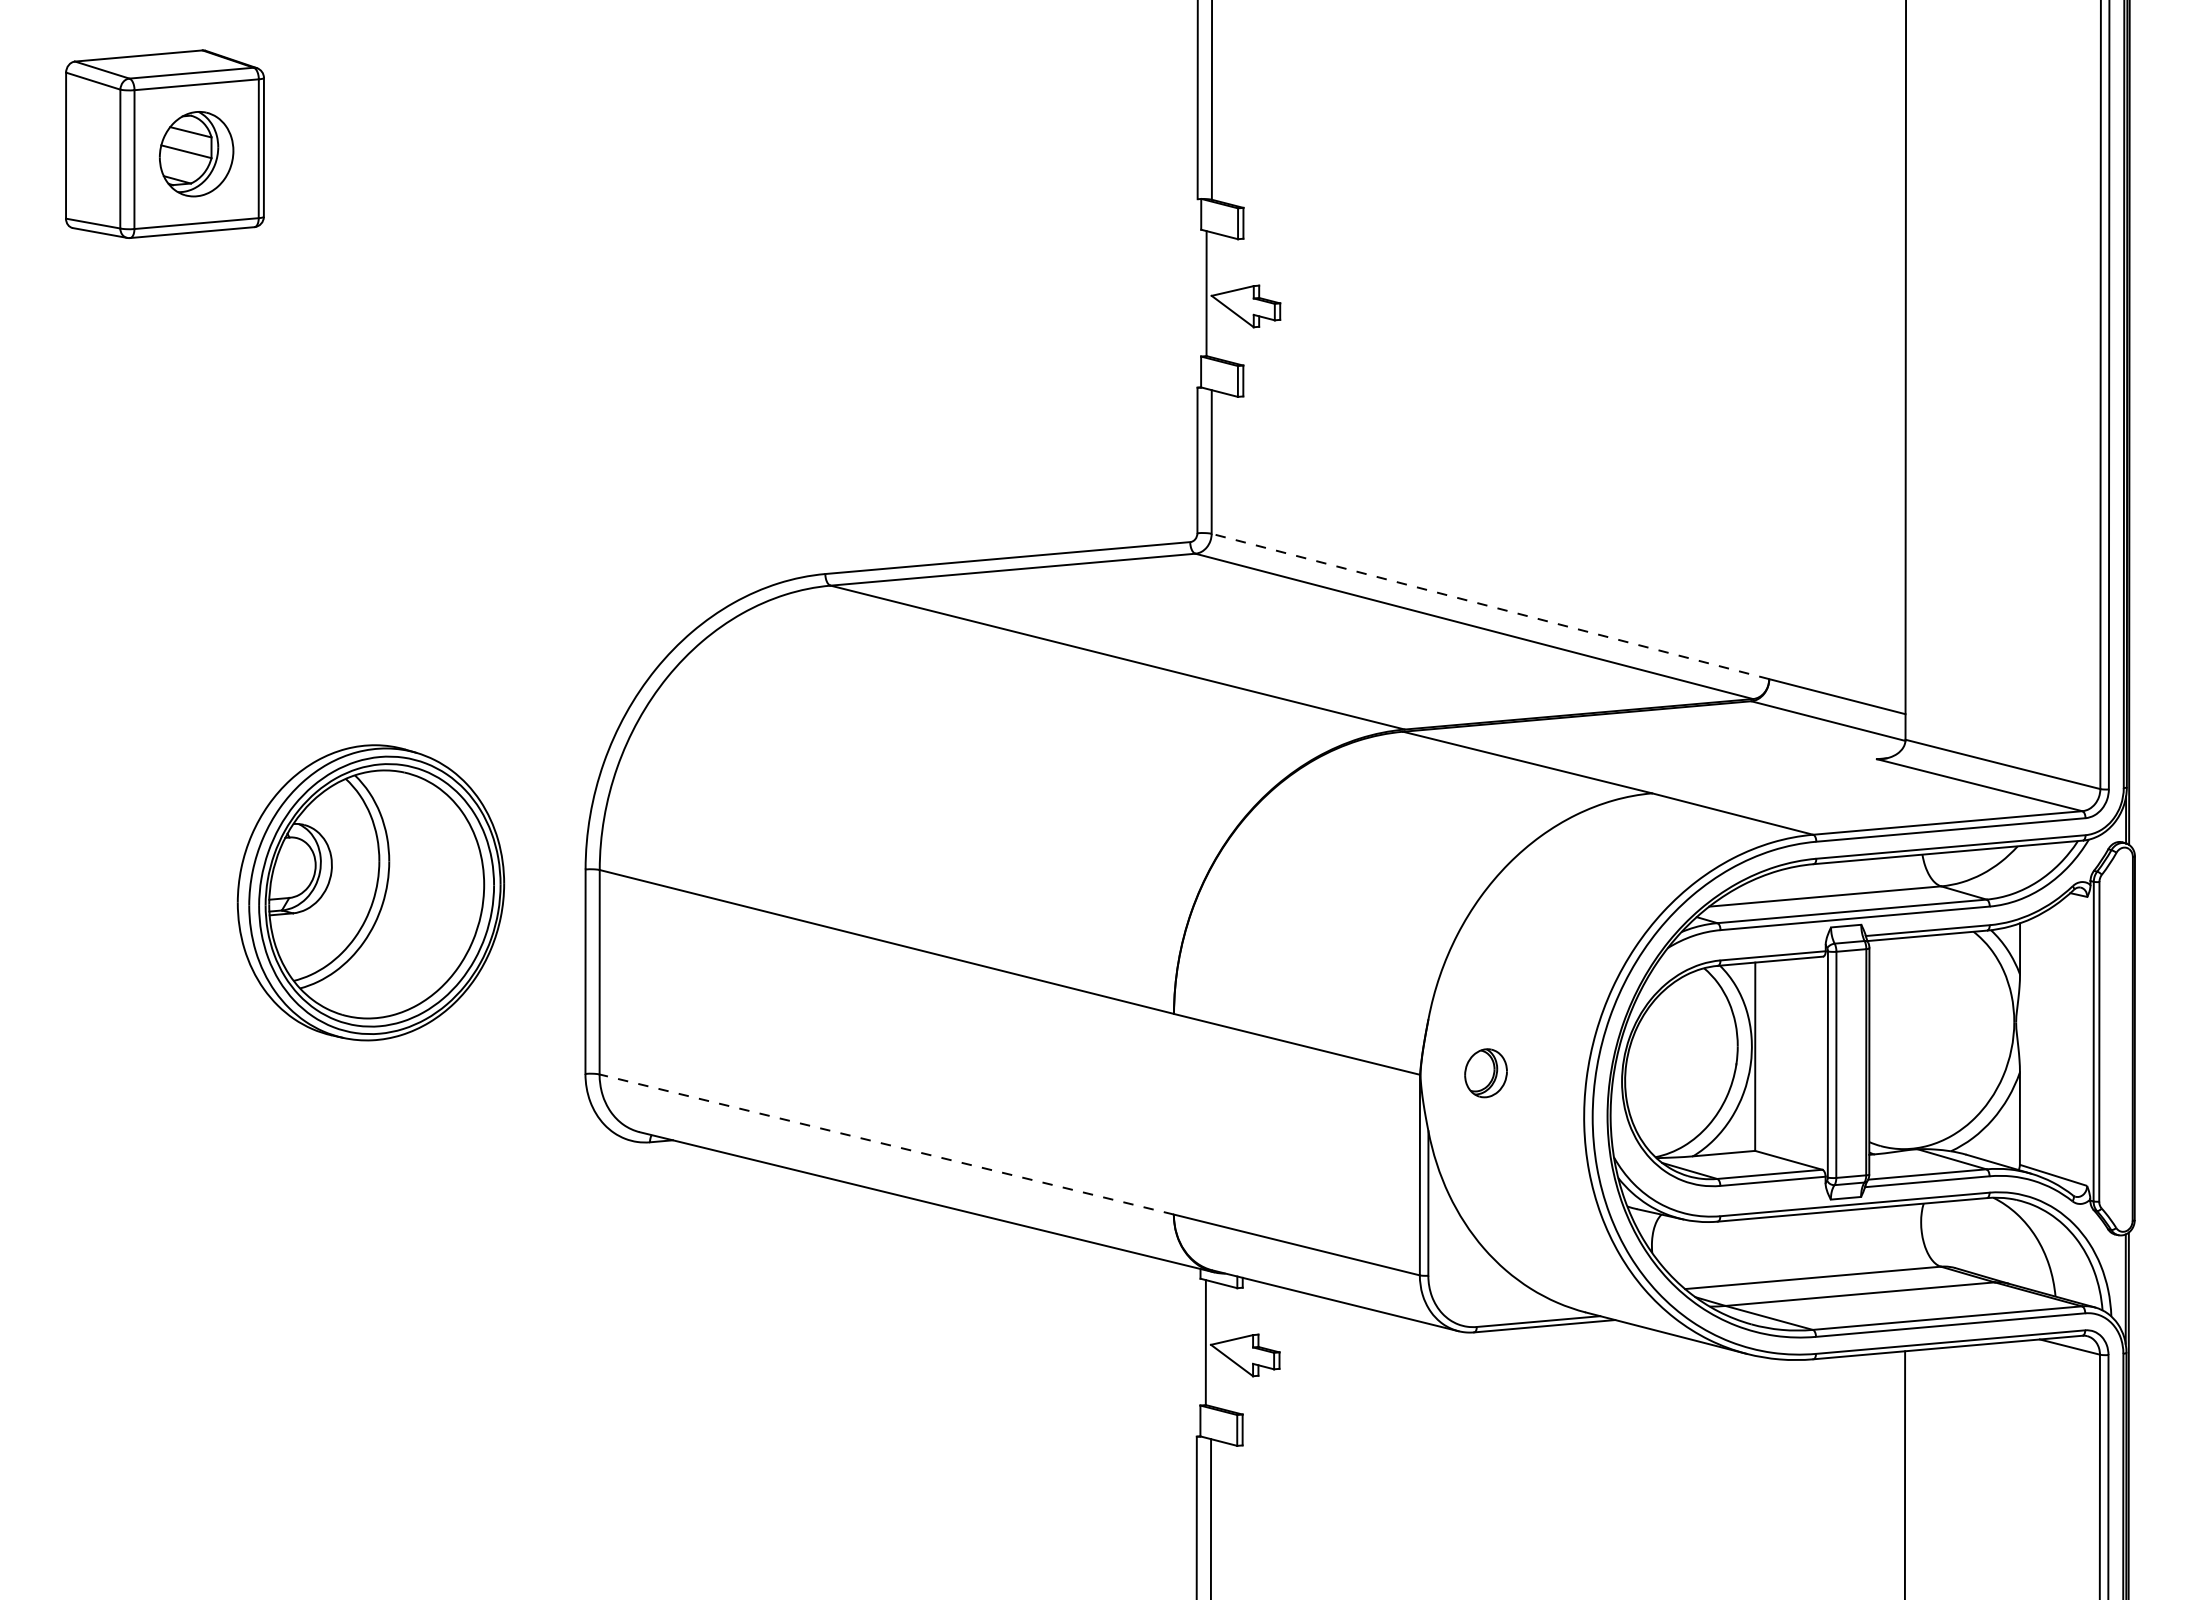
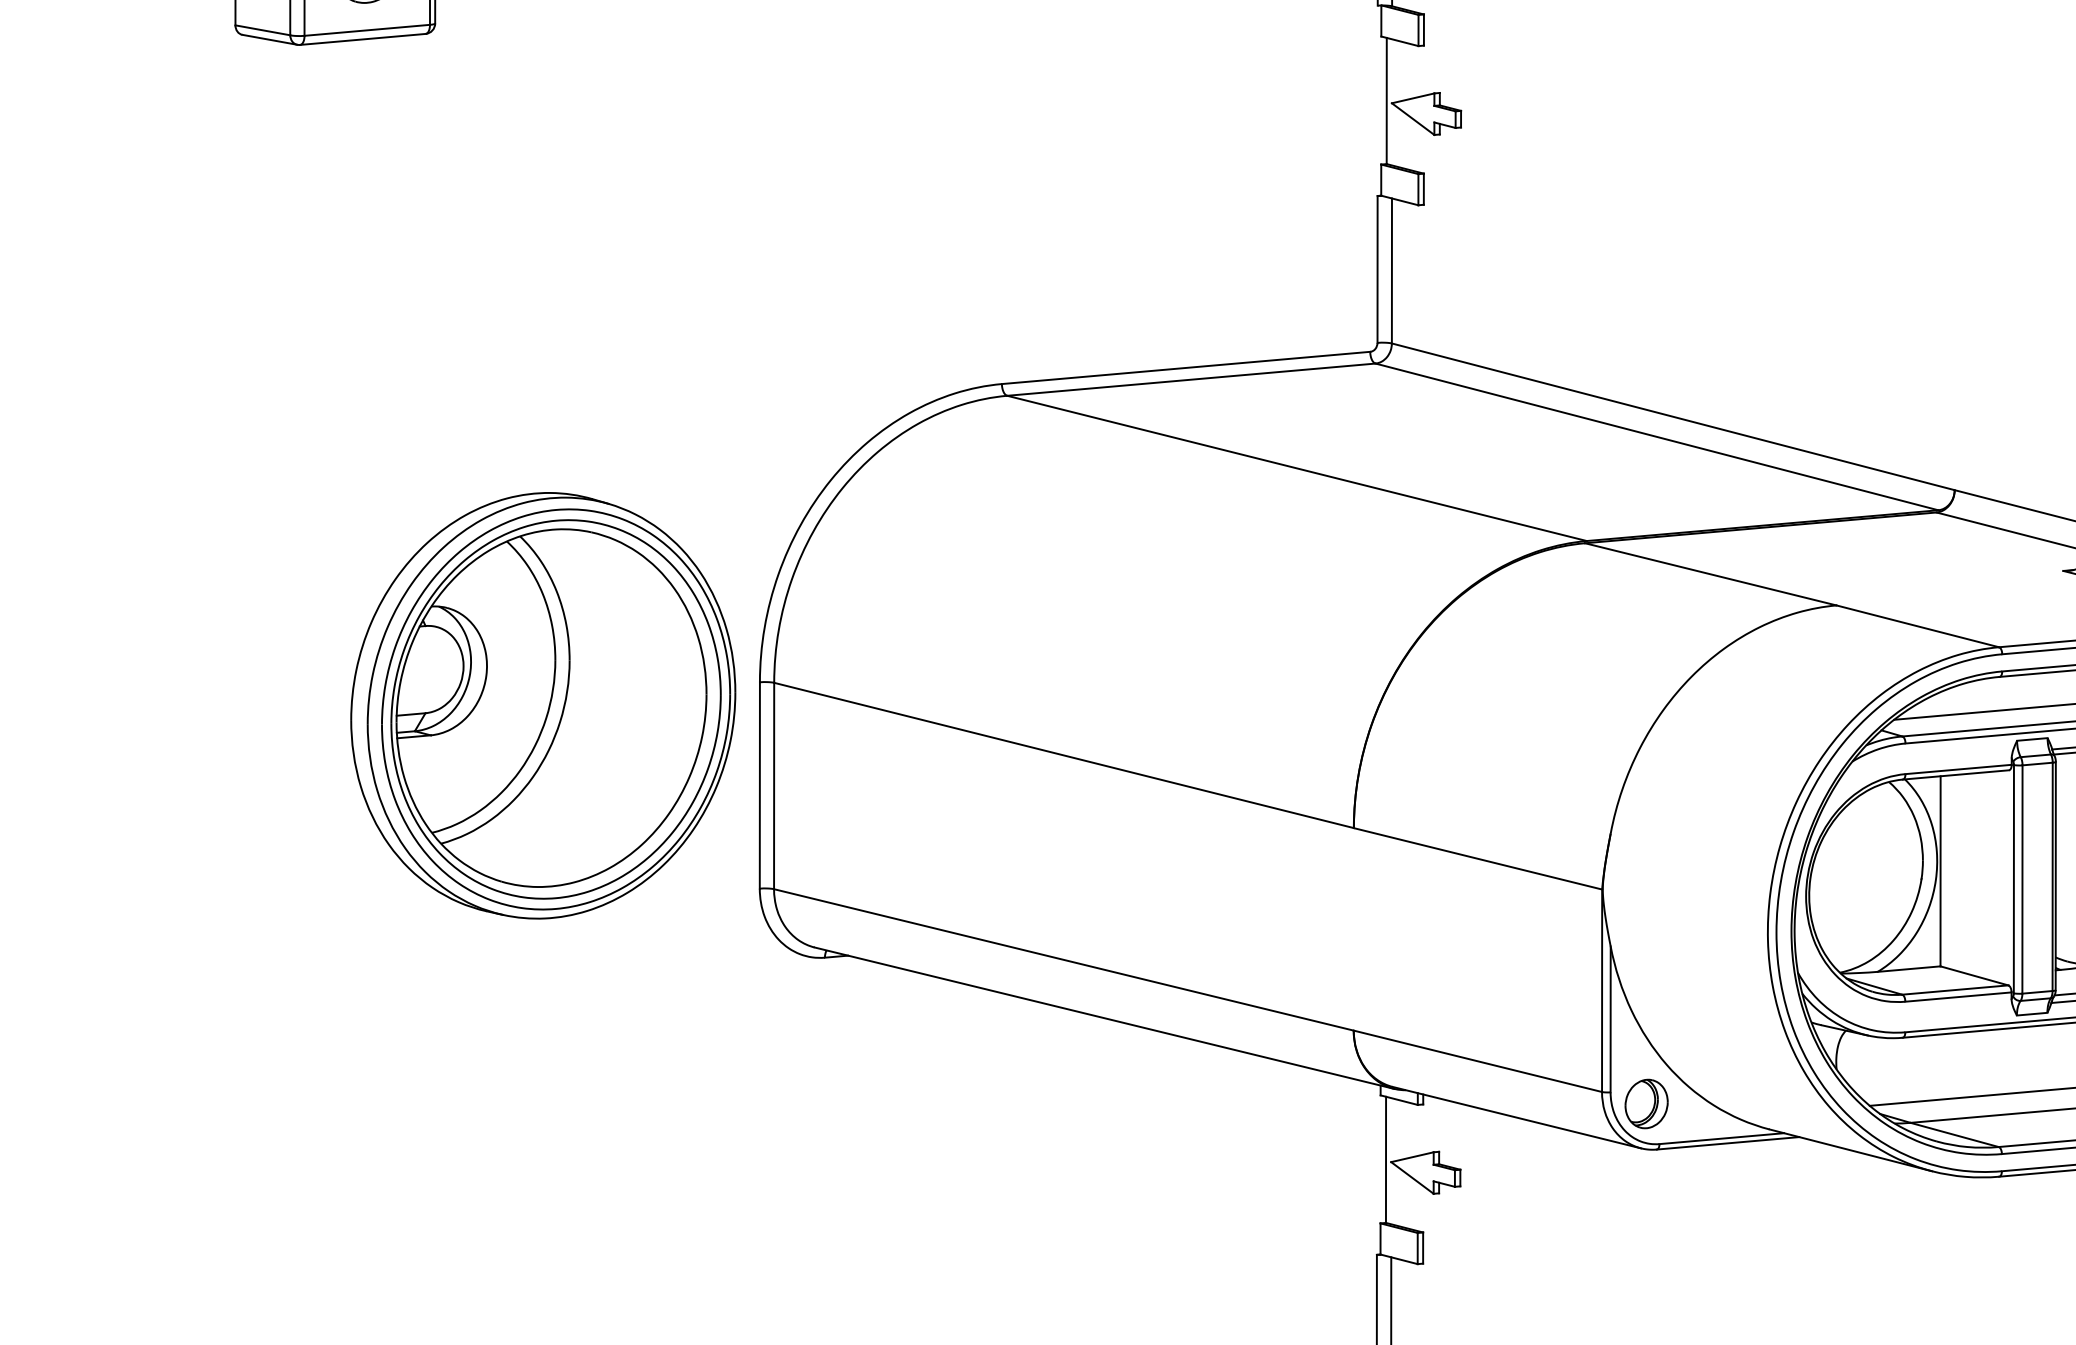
line: (1489, 606) -> (1672, 416), dashed -> solid
part: (370, 892) -> (542, 705), size x1.43
part: (1485, 1073) -> (1646, 1104), moved
line: (886, 1144) -> (1063, 959), dashed -> solid

